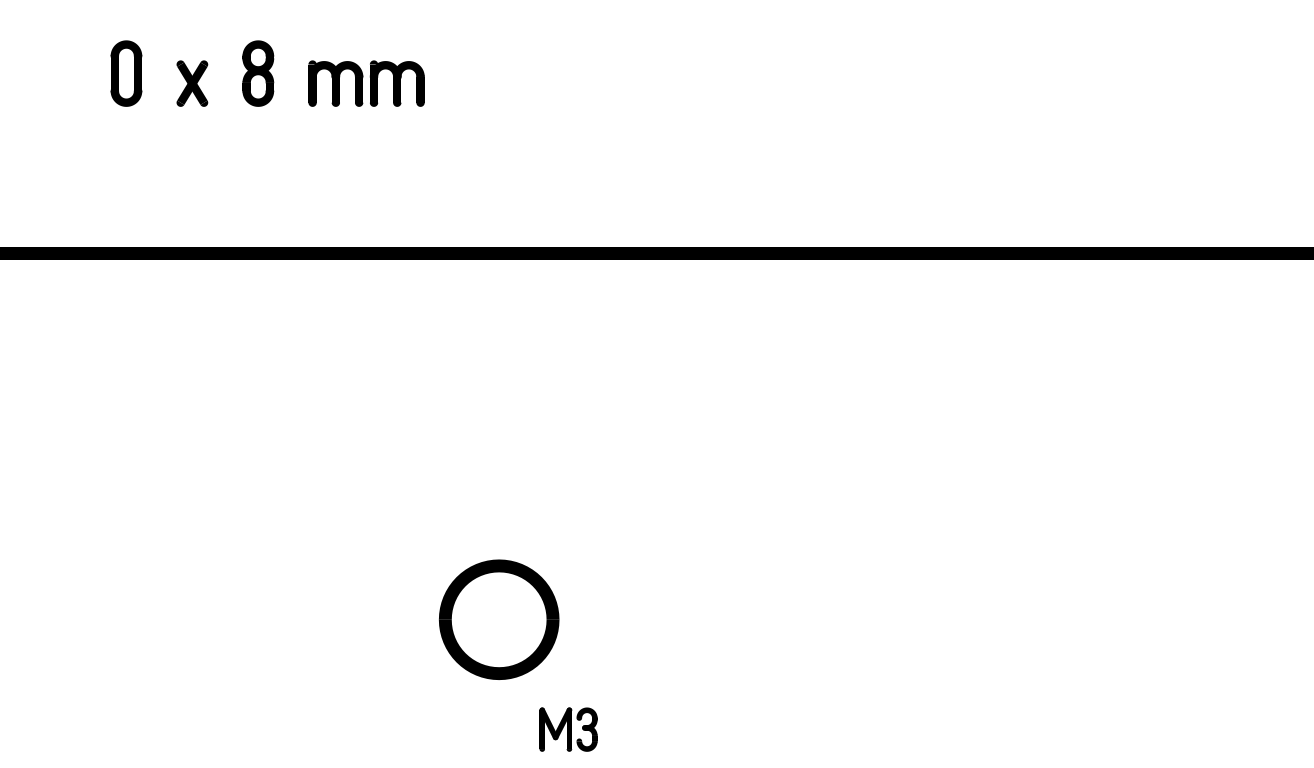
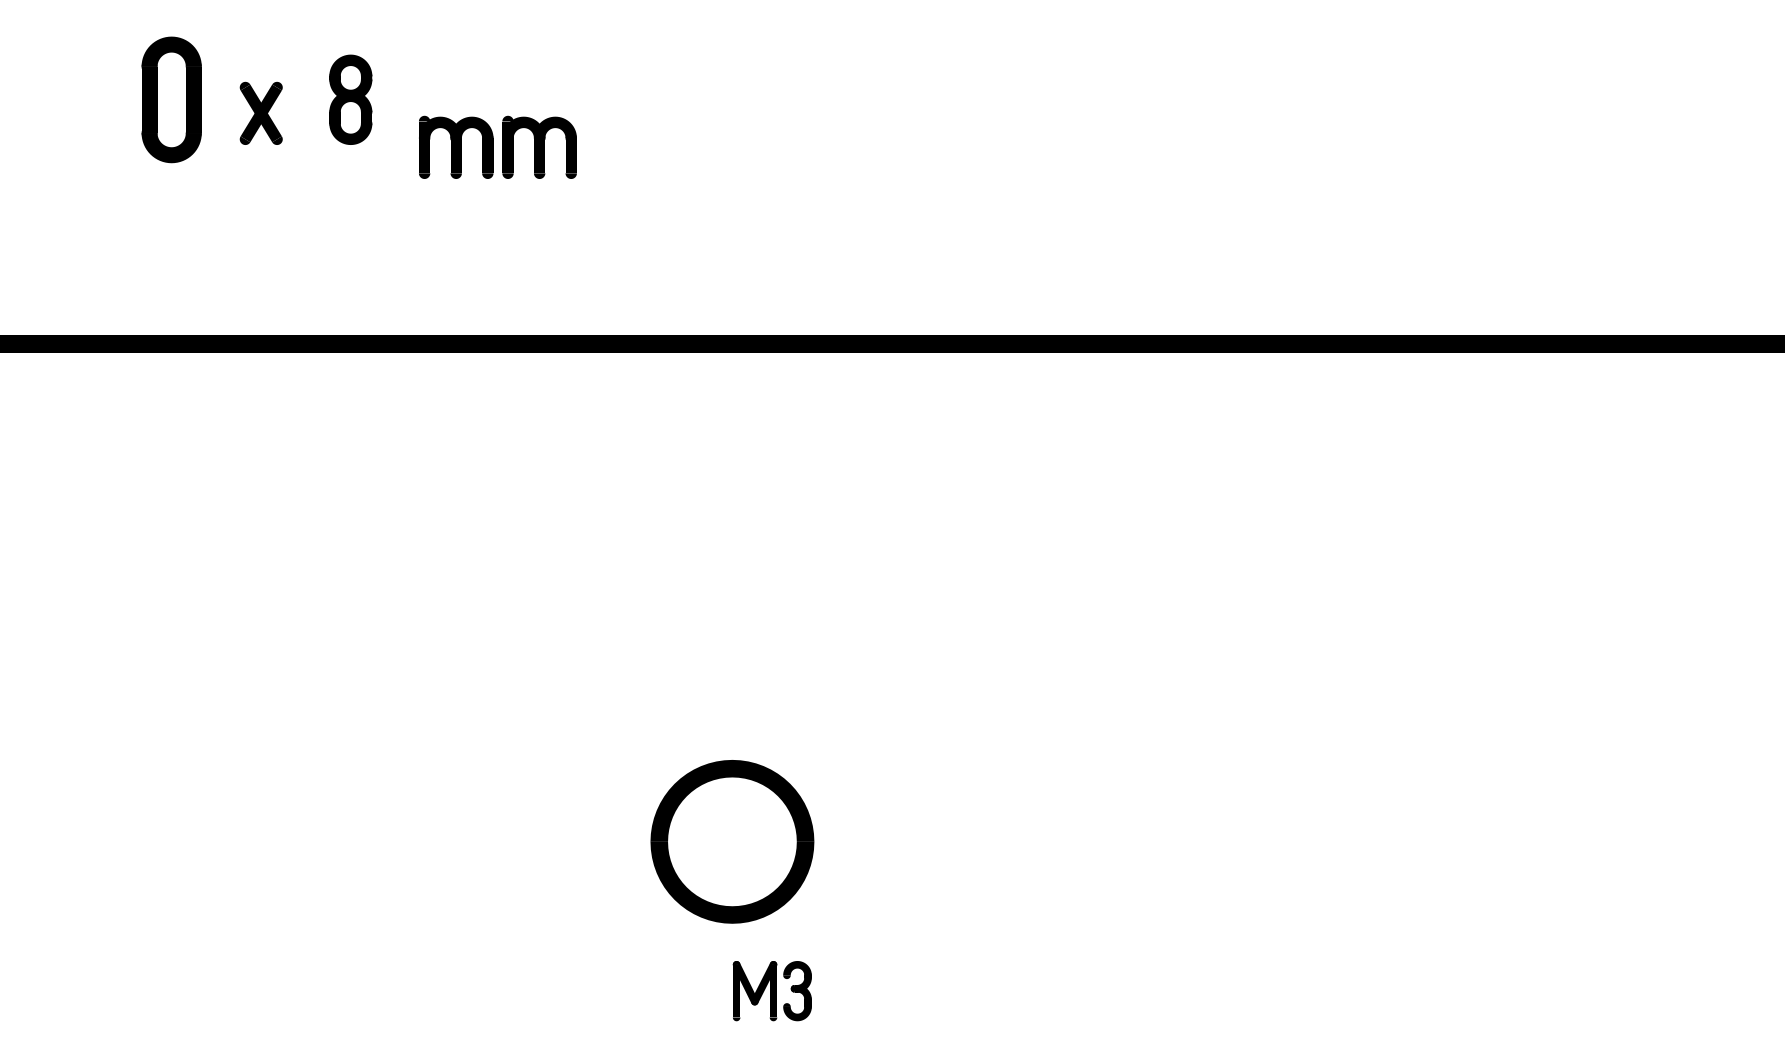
part: (126, 73) -> (171, 99), size x1.4
part: (366, 83) -> (497, 147), moved
part: (499, 619) -> (732, 841), moved

